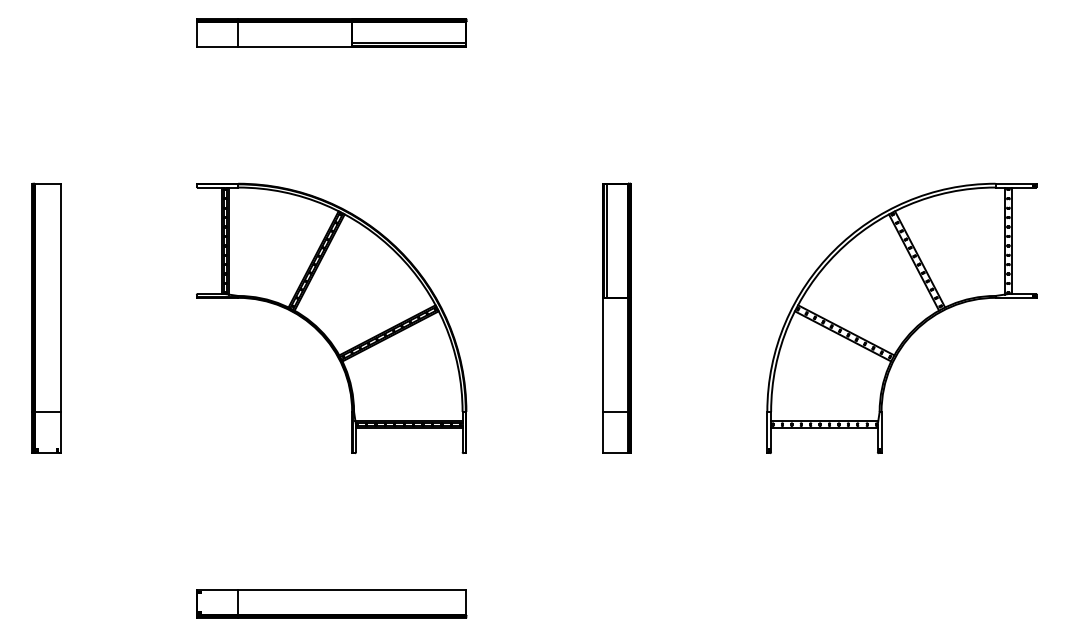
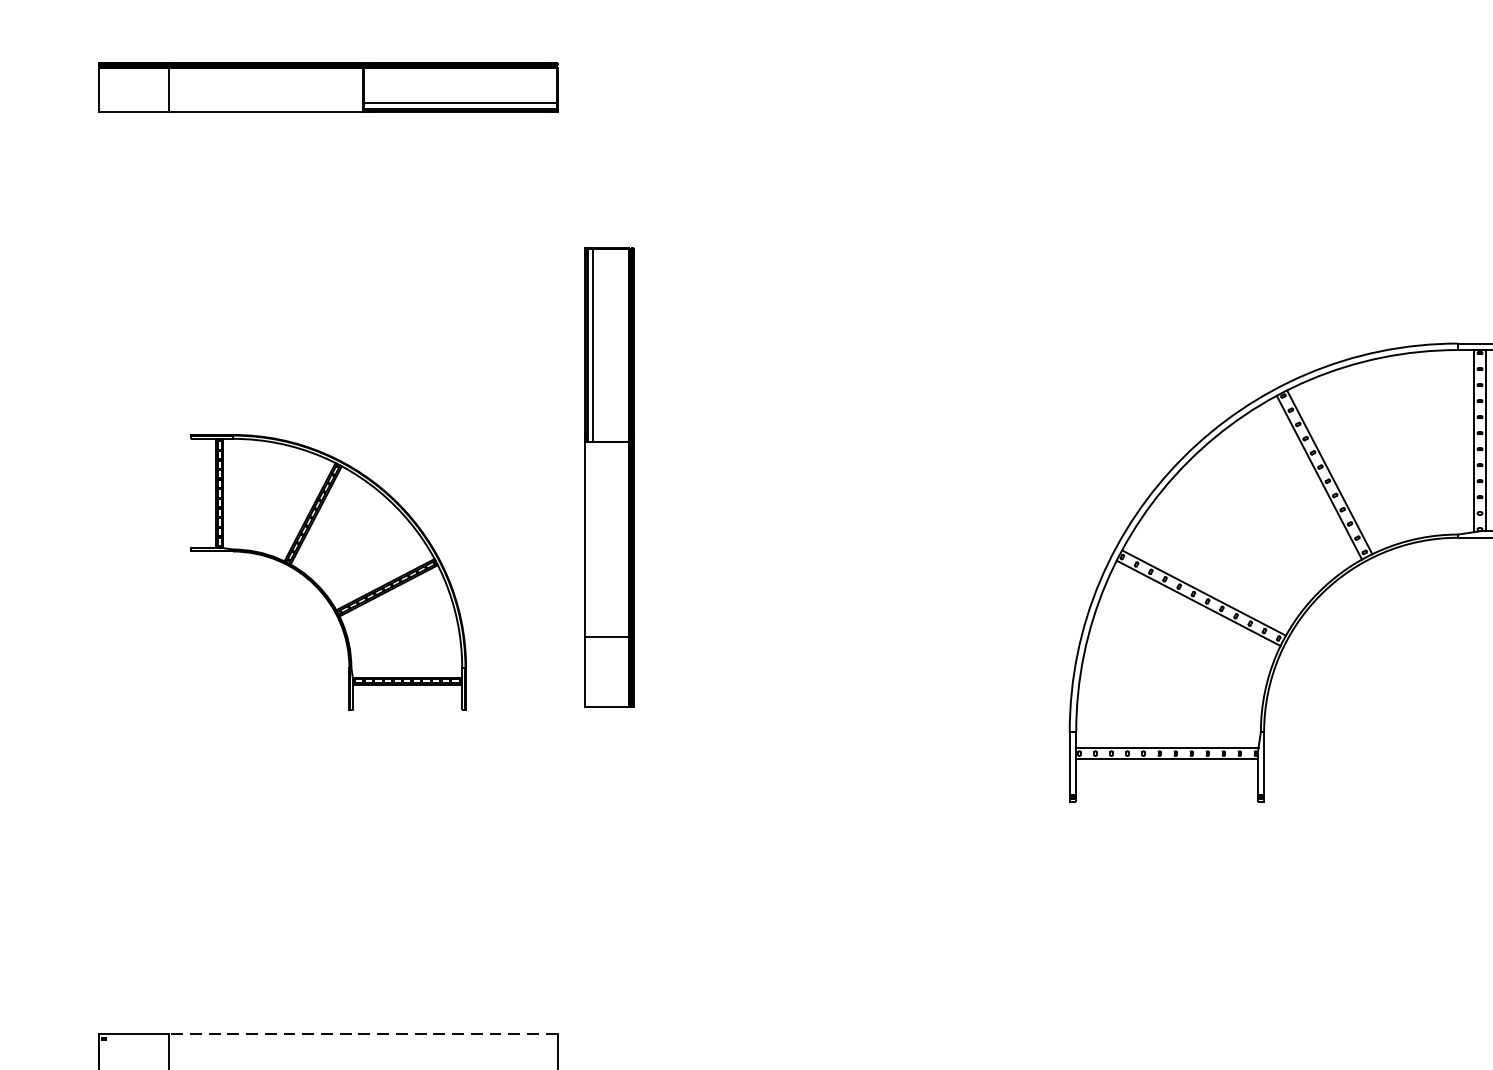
part: (331, 317) -> (328, 571), size x0.6
part: (616, 317) -> (608, 475), moved
line: (351, 589) -> (362, 1034), solid -> dashed

